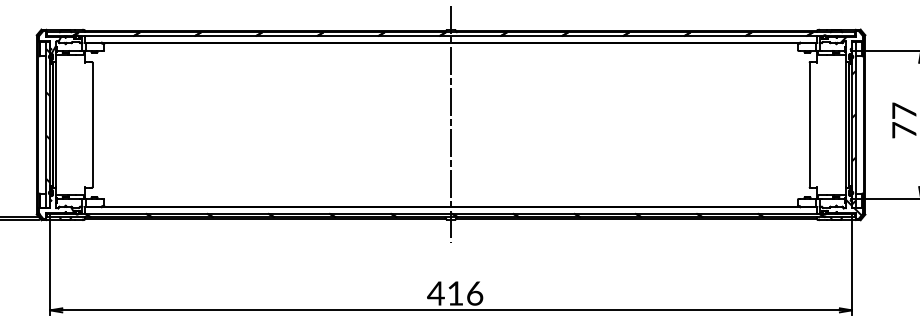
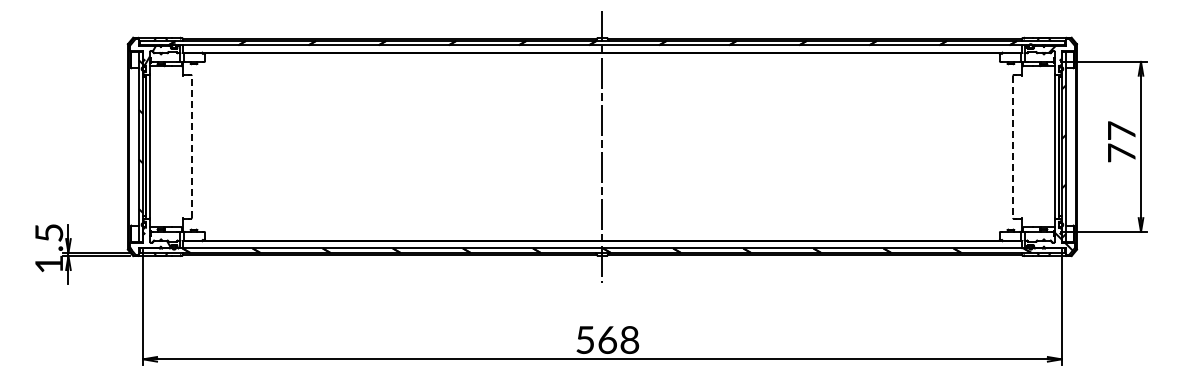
line: (92, 124) -> (191, 146), solid -> dashed
line: (809, 125) -> (1013, 147), solid -> dashed
text: (454, 293) -> (606, 339), 416 -> 568

